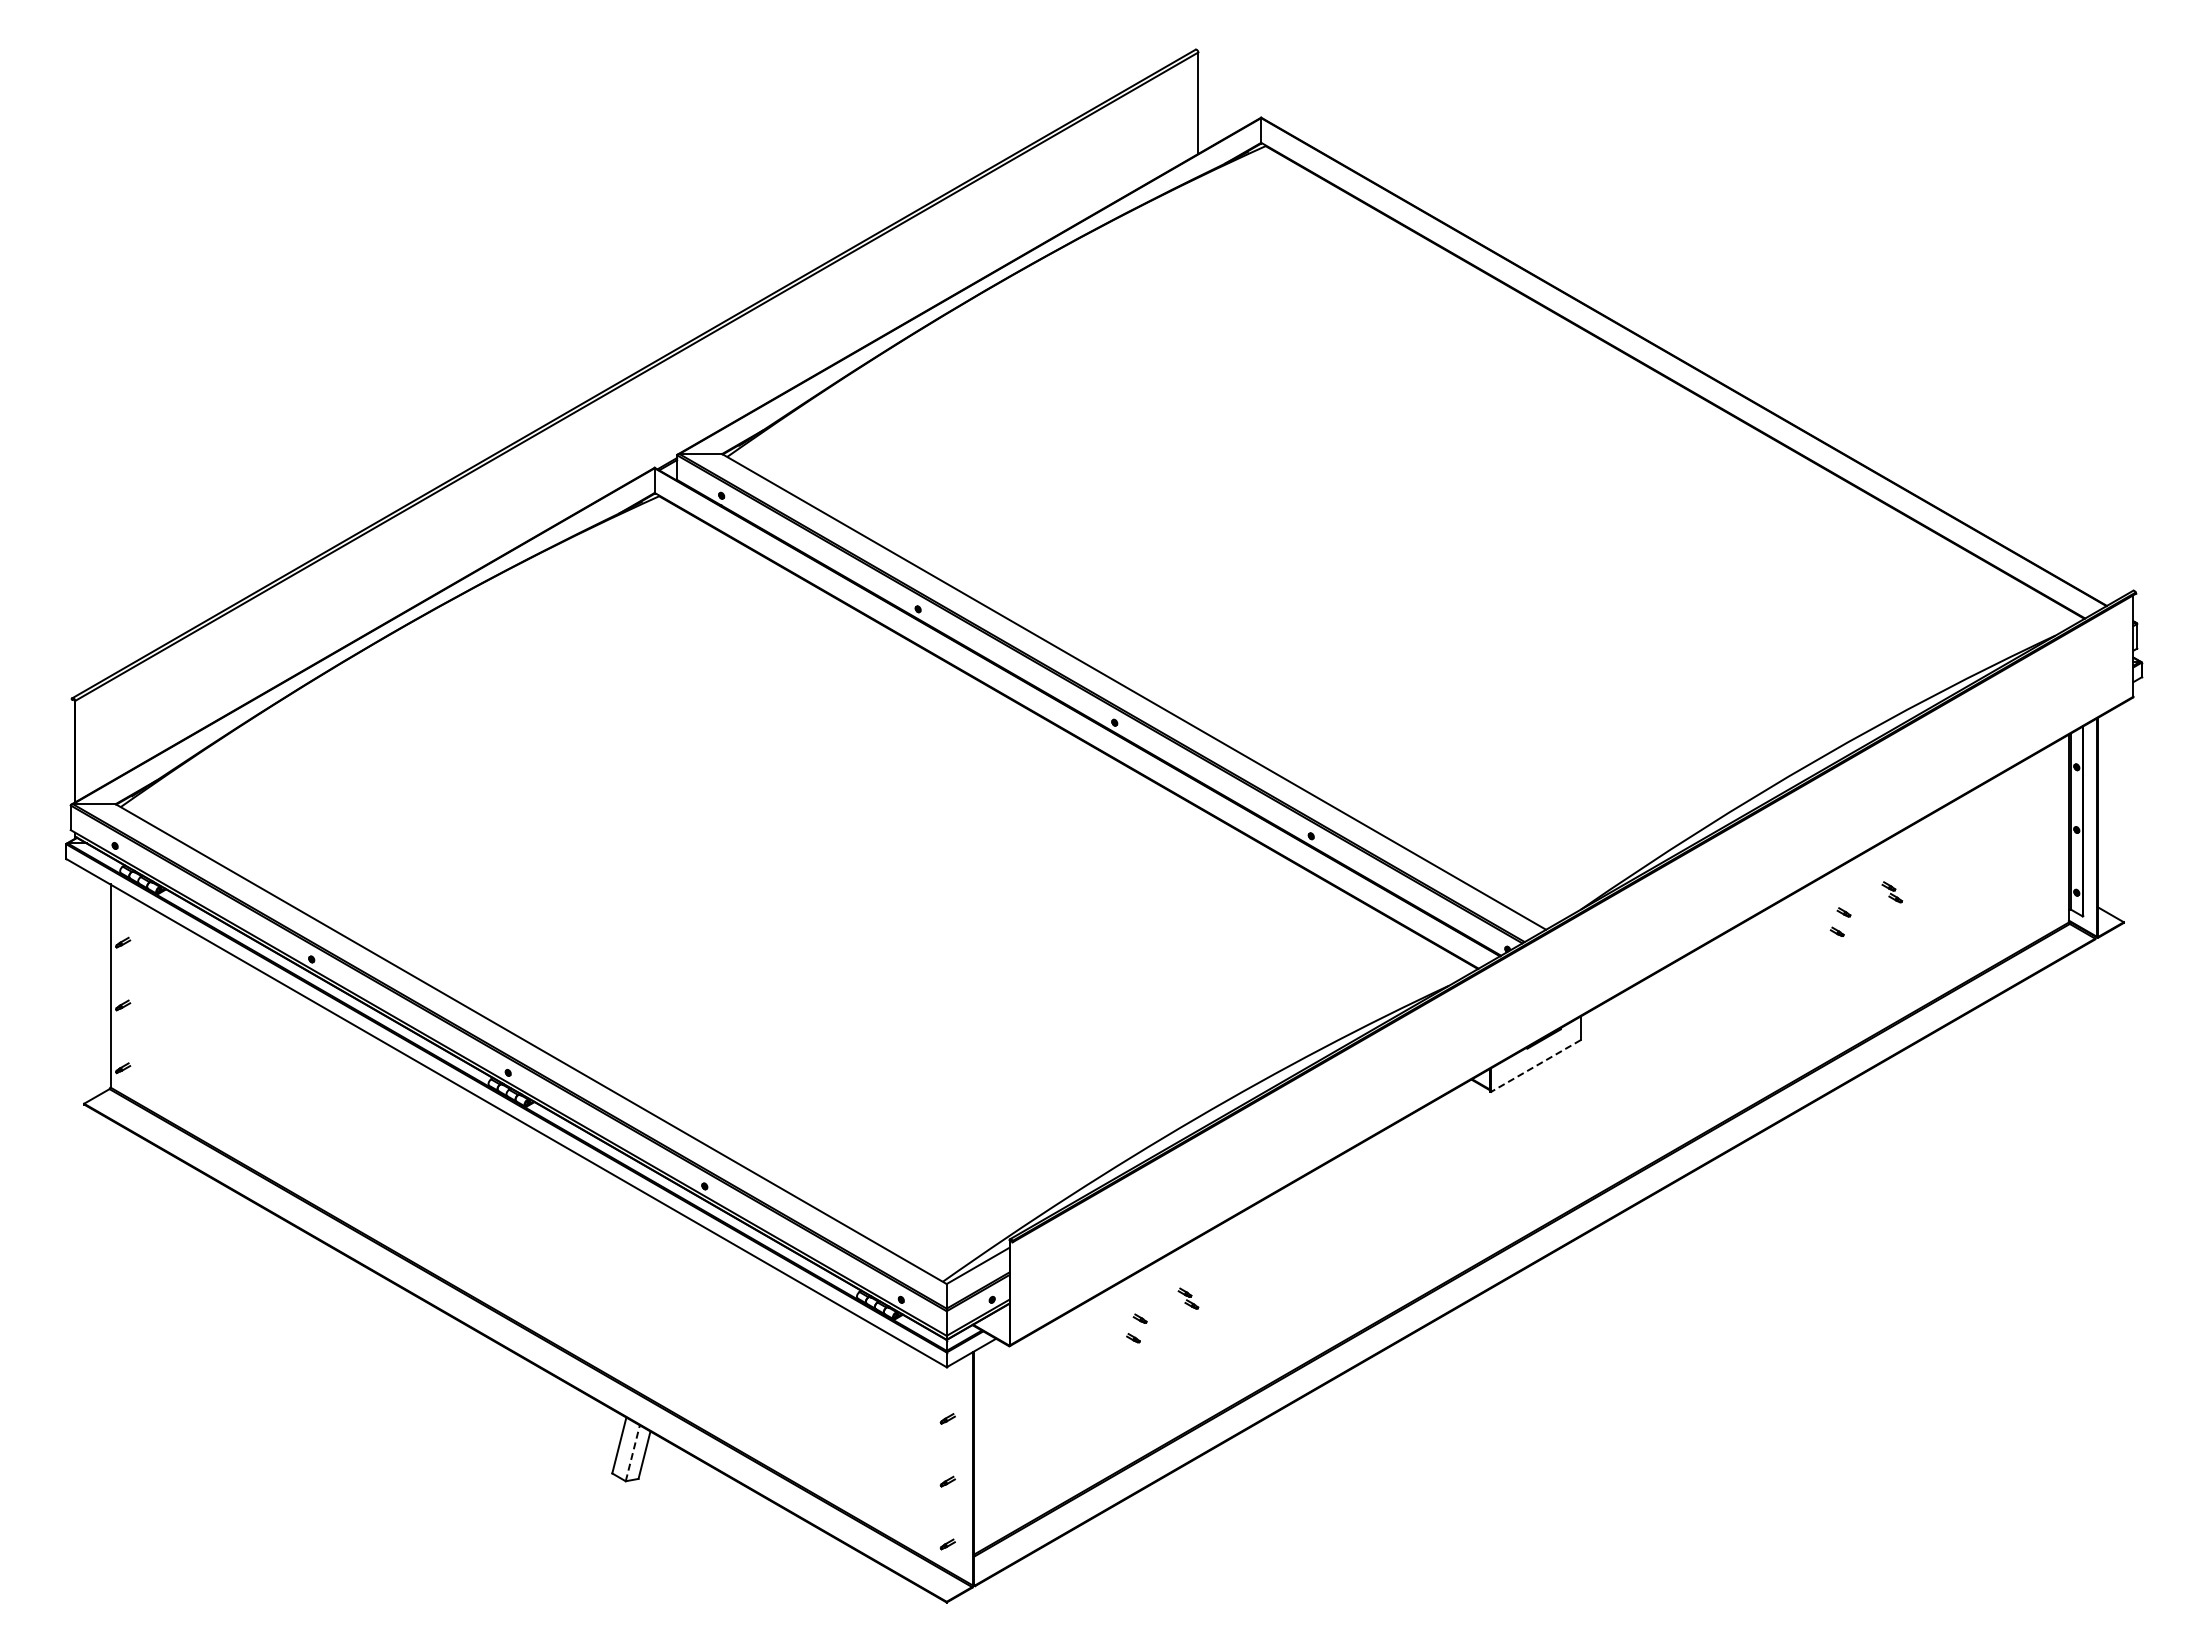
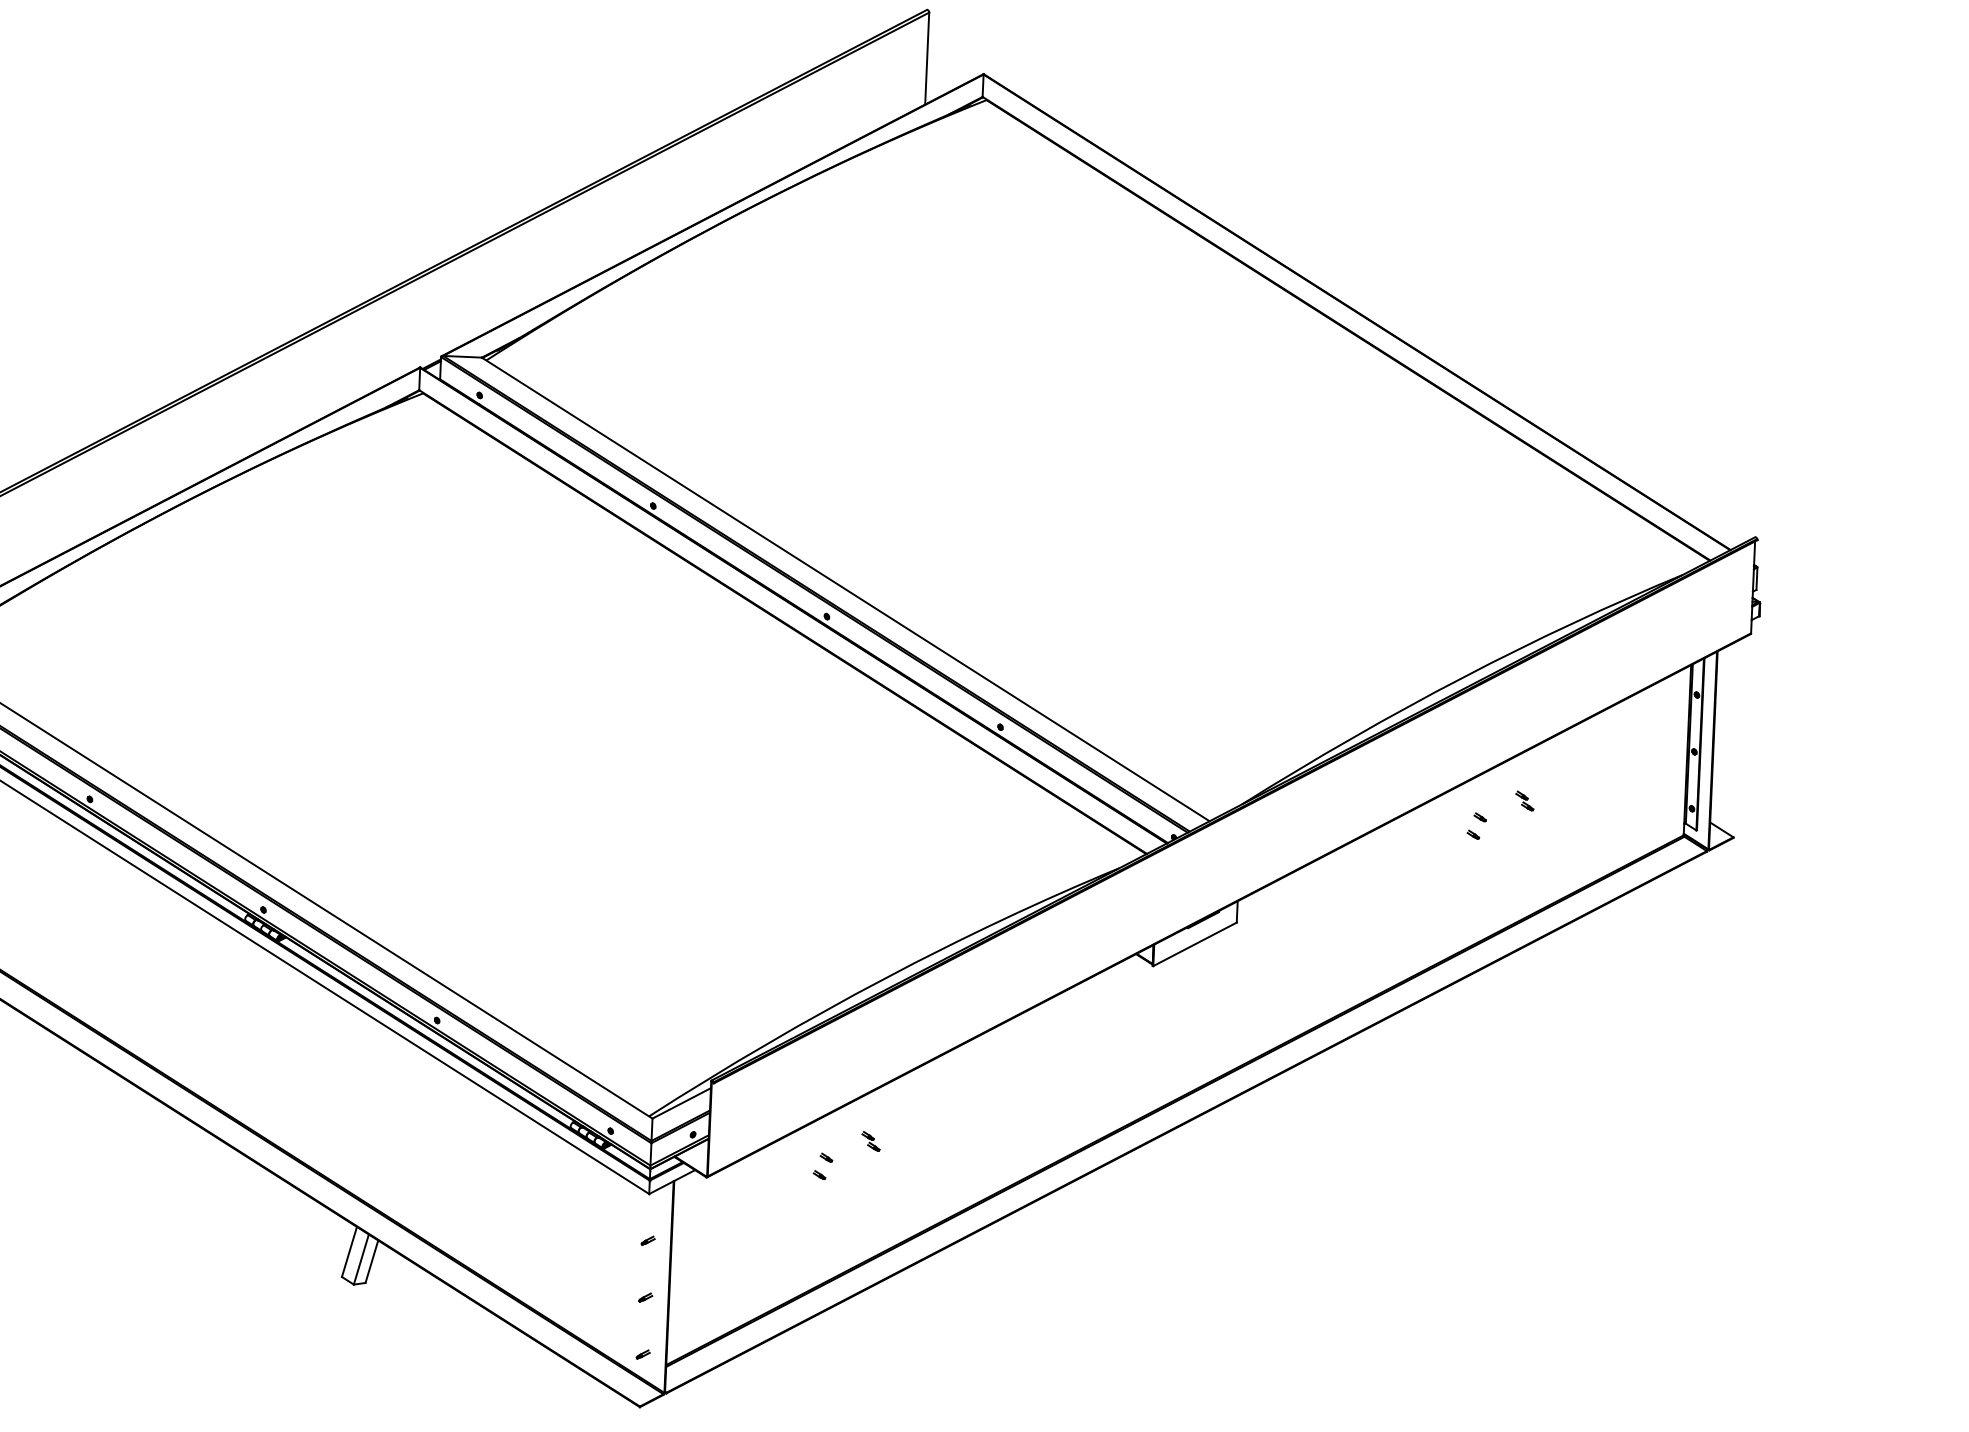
line: (1535, 1066) -> (1194, 944), dashed -> solid
line: (632, 1453) -> (361, 1259), dashed -> solid

